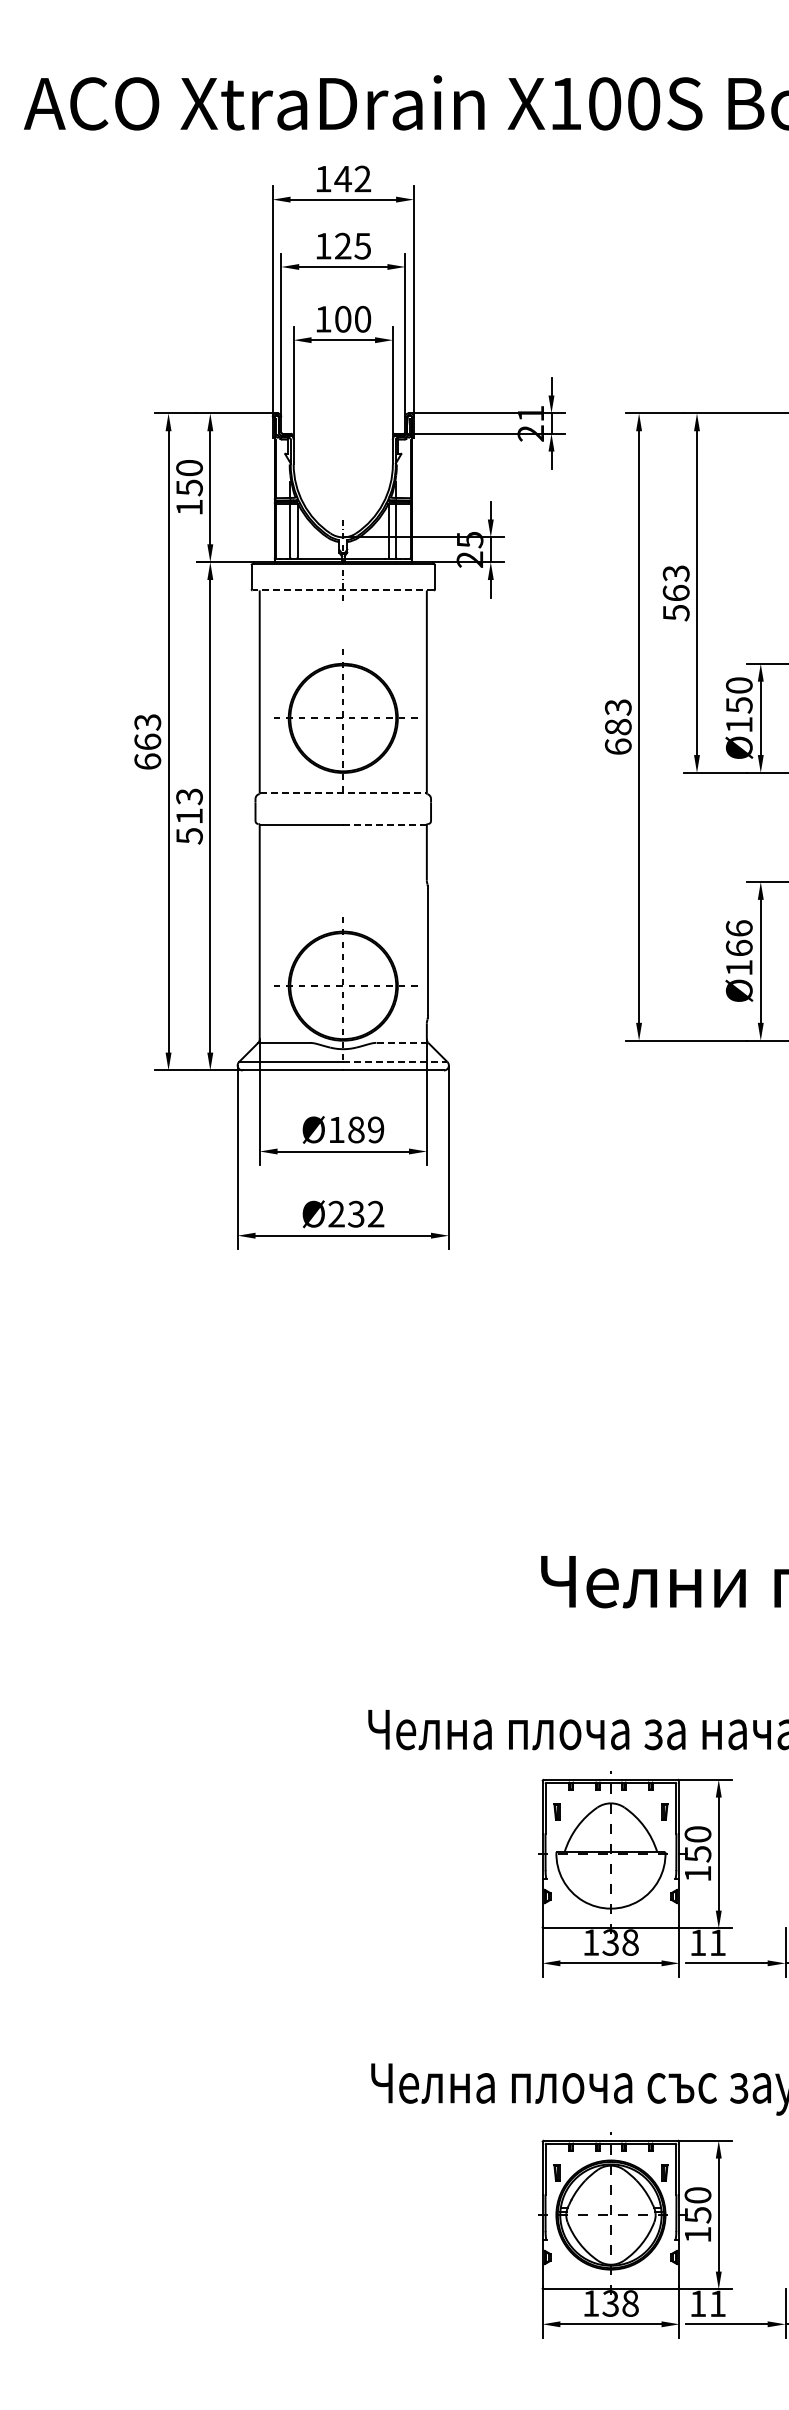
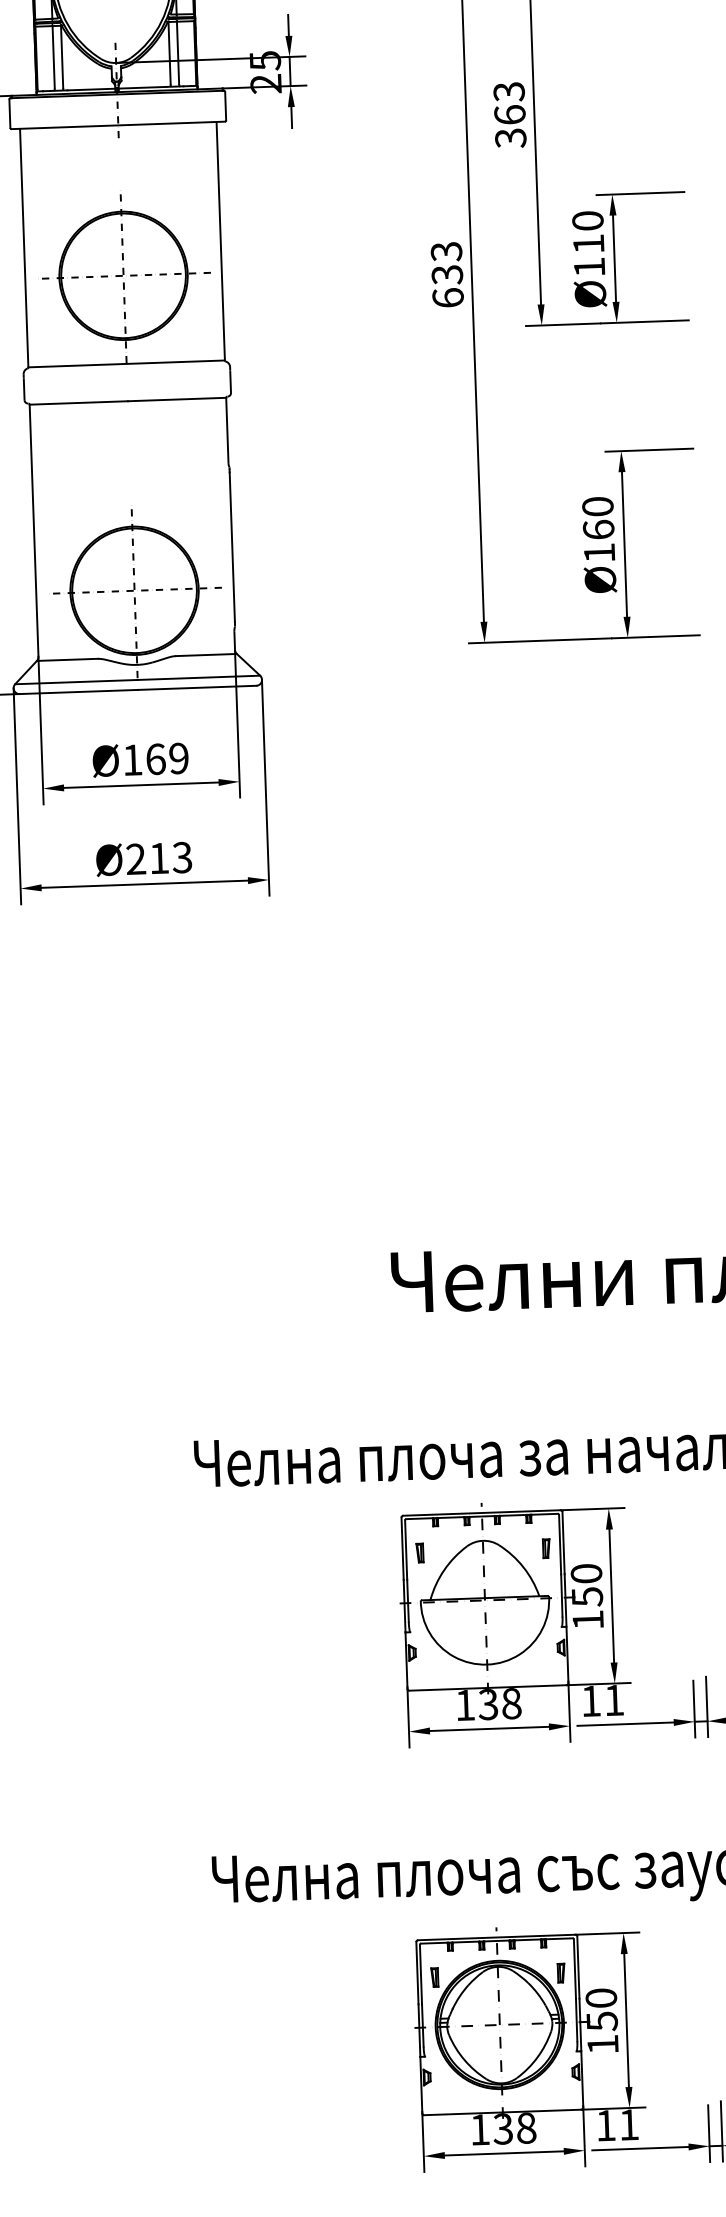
line: (343, 590) -> (118, 125), dashed -> solid
text: (675, 613) -> (509, 138), 563 -> 363
text: (739, 705) -> (588, 244), Ø150 -> Ø110
text: (618, 727) -> (447, 275), 683 -> 633
line: (343, 793) -> (126, 364), dashed -> solid
line: (385, 825) -> (177, 400), dashed -> solid
text: (738, 928) -> (596, 506), Ø166 -> Ø160
line: (402, 1042) -> (206, 654), dashed -> solid
line: (395, 1062) -> (199, 678), dashed -> solid
text: (356, 1129) -> (155, 758), Ø189 -> Ø169
text: (365, 1213) -> (170, 857), Ø232 -> Ø213

